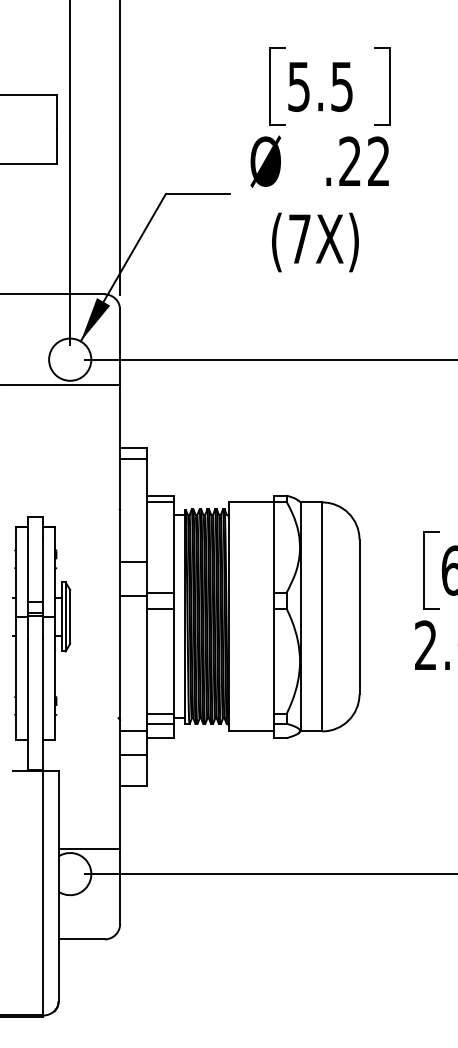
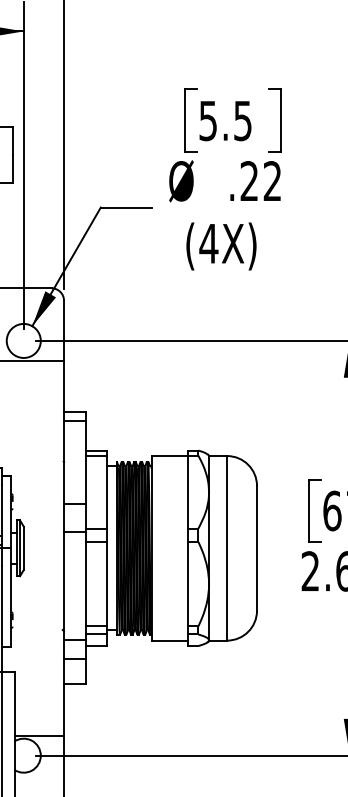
text: (299, 238) -> (208, 243), (7X) -> (4X)

